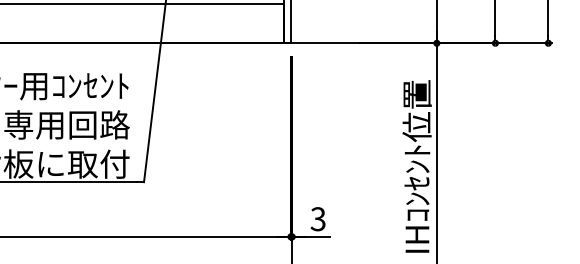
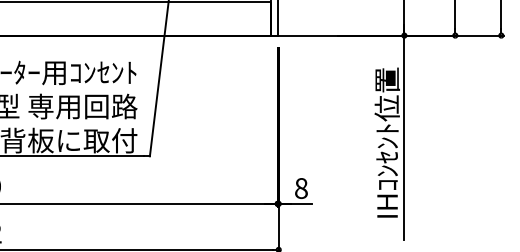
text: (317, 219) -> (300, 188), 3 -> 8

